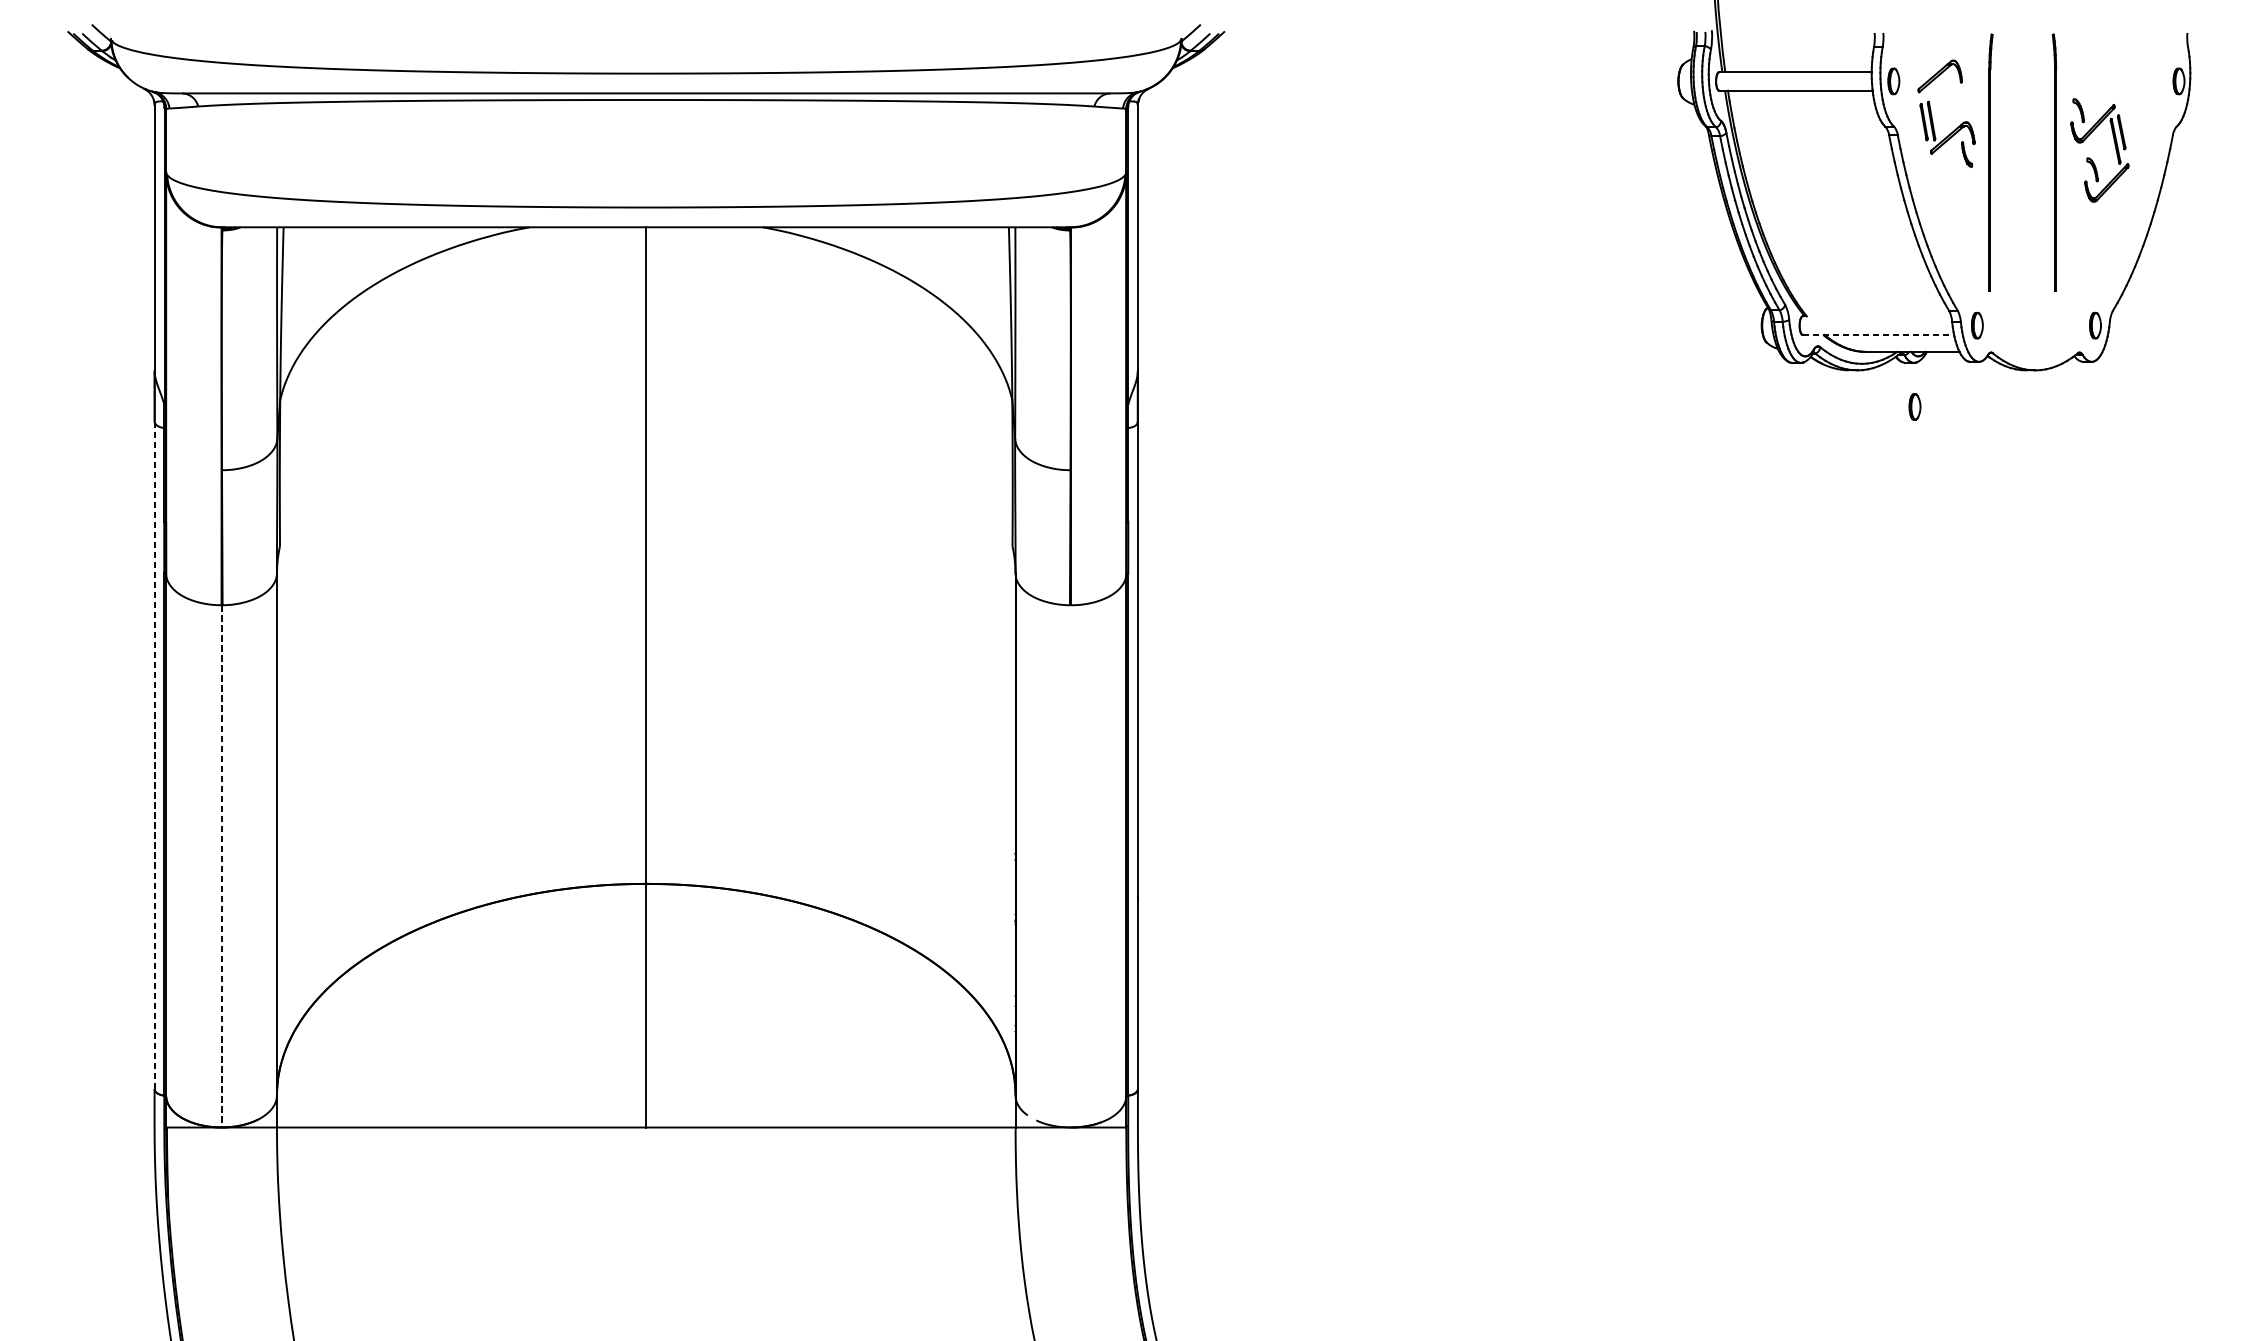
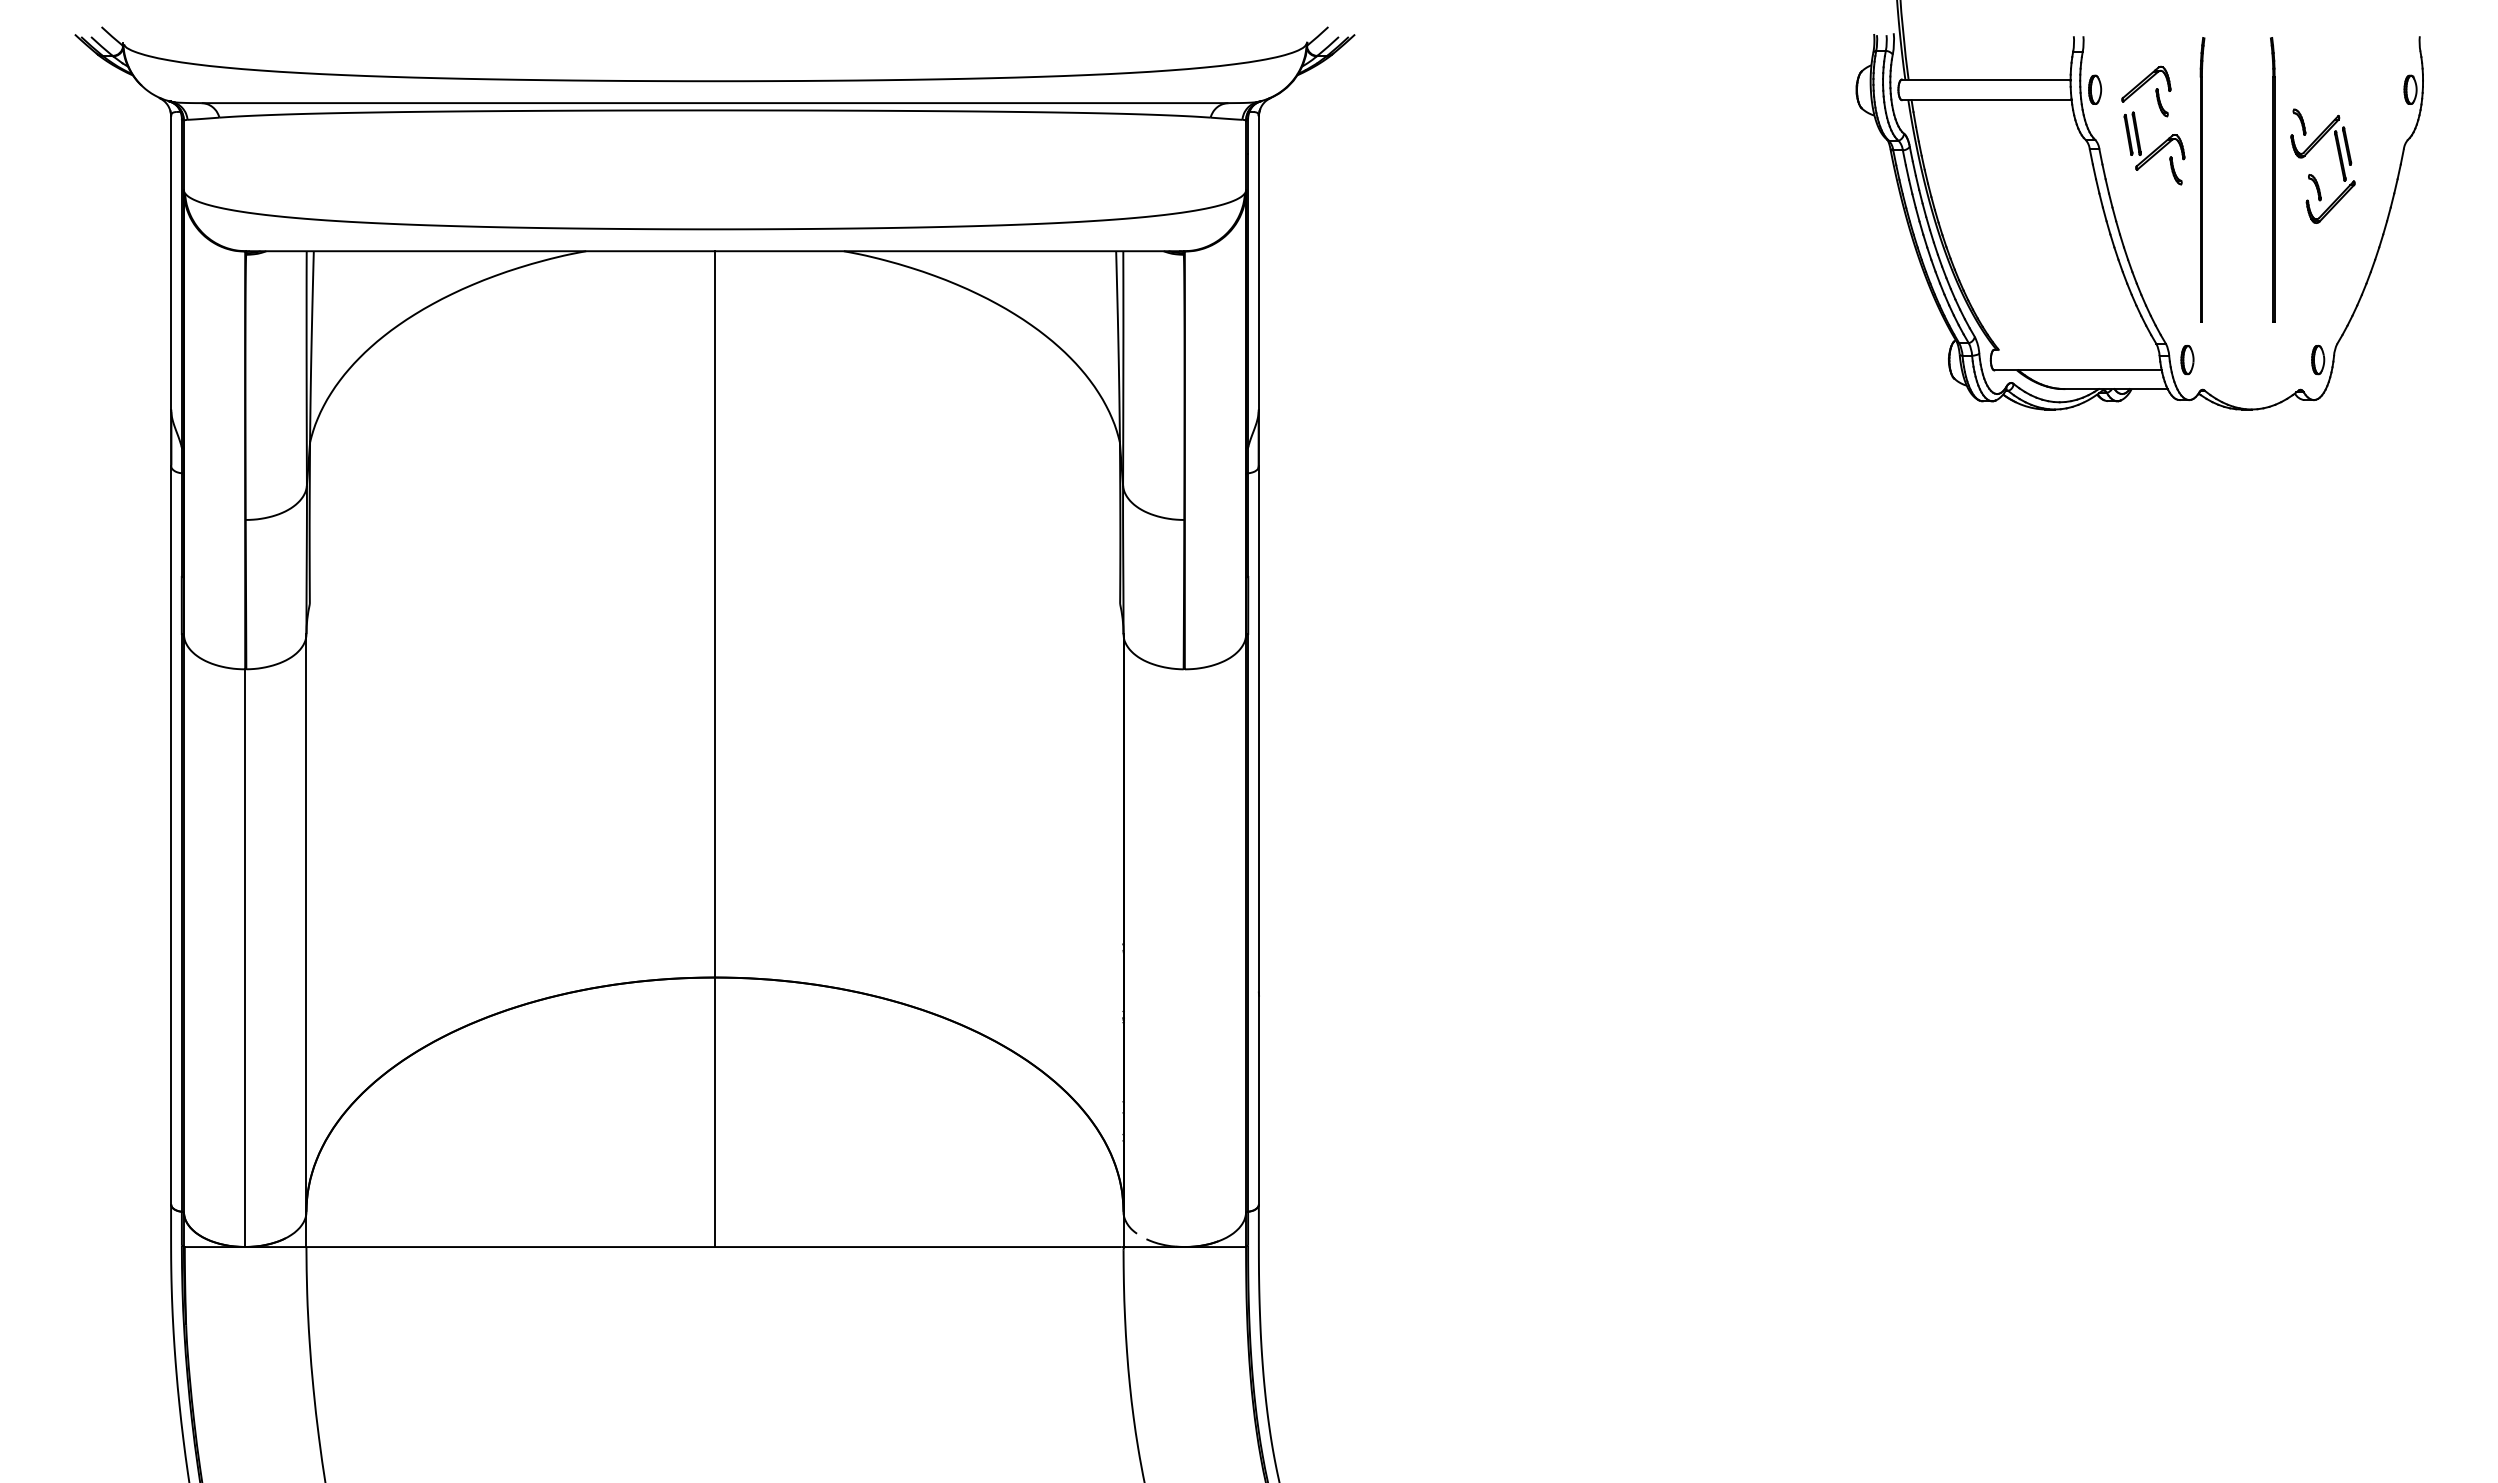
part: (1953, 92) -> (2161, 102), added
line: (1878, 335) -> (2078, 370), dashed -> solid
part: (1915, 407) -> (2118, 450), removed
line: (154, 755) -> (171, 835), dashed -> solid
line: (221, 866) -> (245, 958), dashed -> solid

